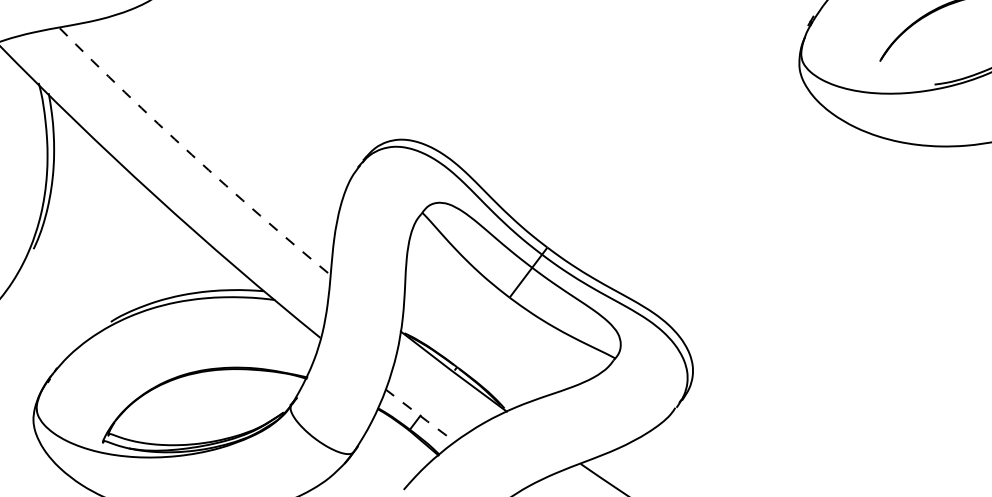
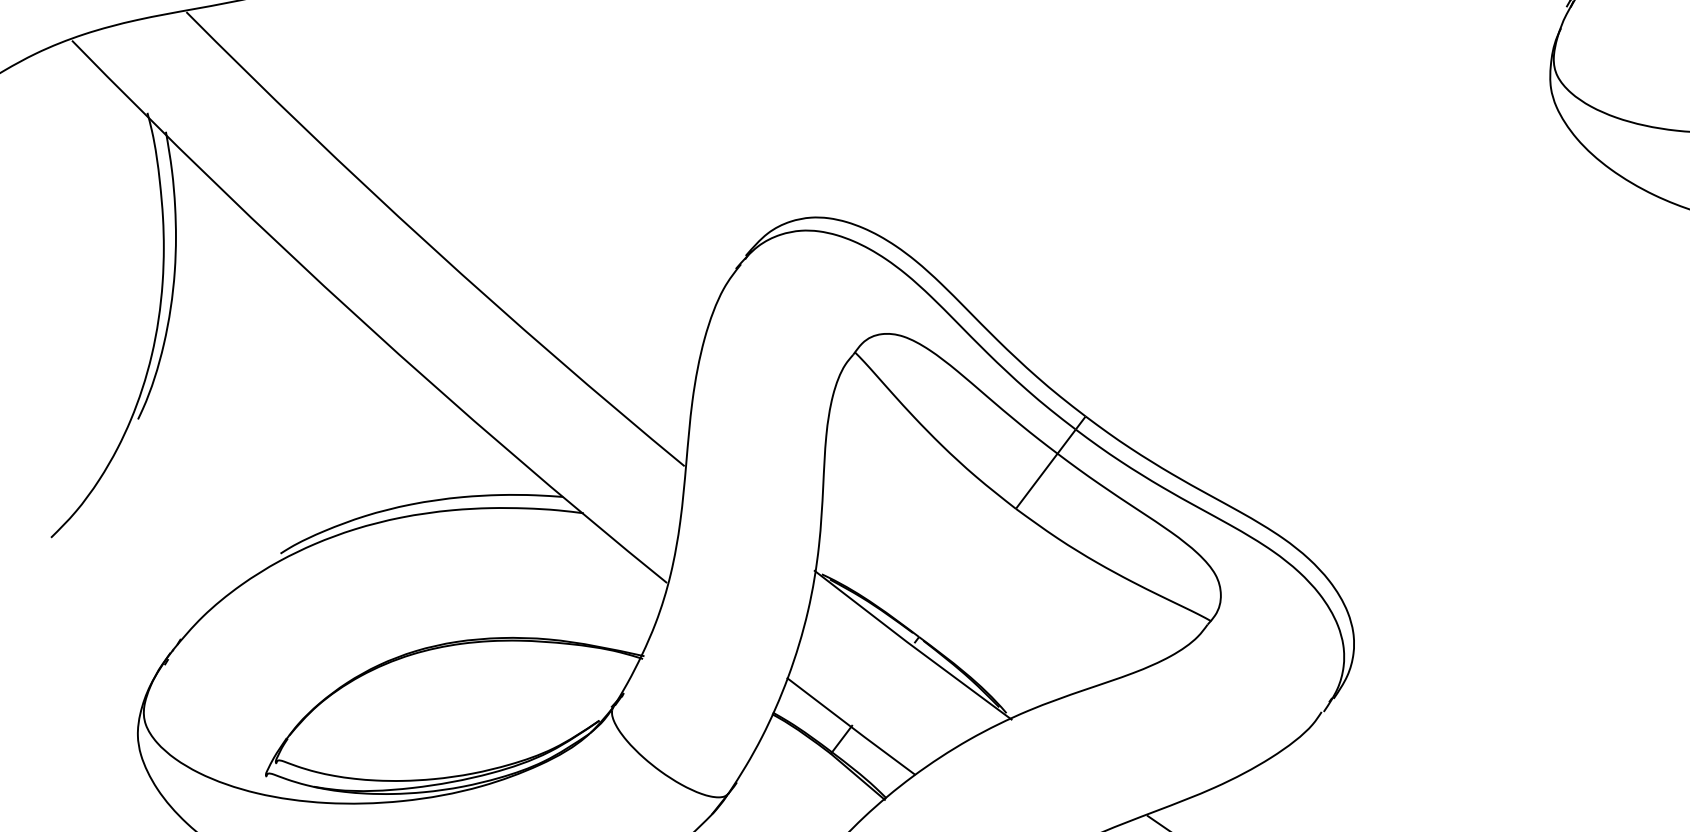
arc: (191, 154) -> (429, 244), dashed -> solid
line: (421, 416) -> (853, 727), dashed -> solid

